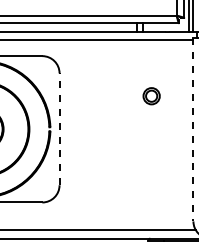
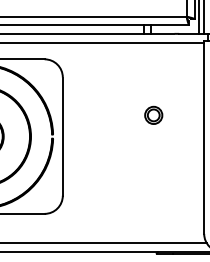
part: (151, 96) -> (153, 115), moved
line: (59, 129) -> (62, 136), dashed -> solid
line: (193, 130) -> (204, 137), dashed -> solid

